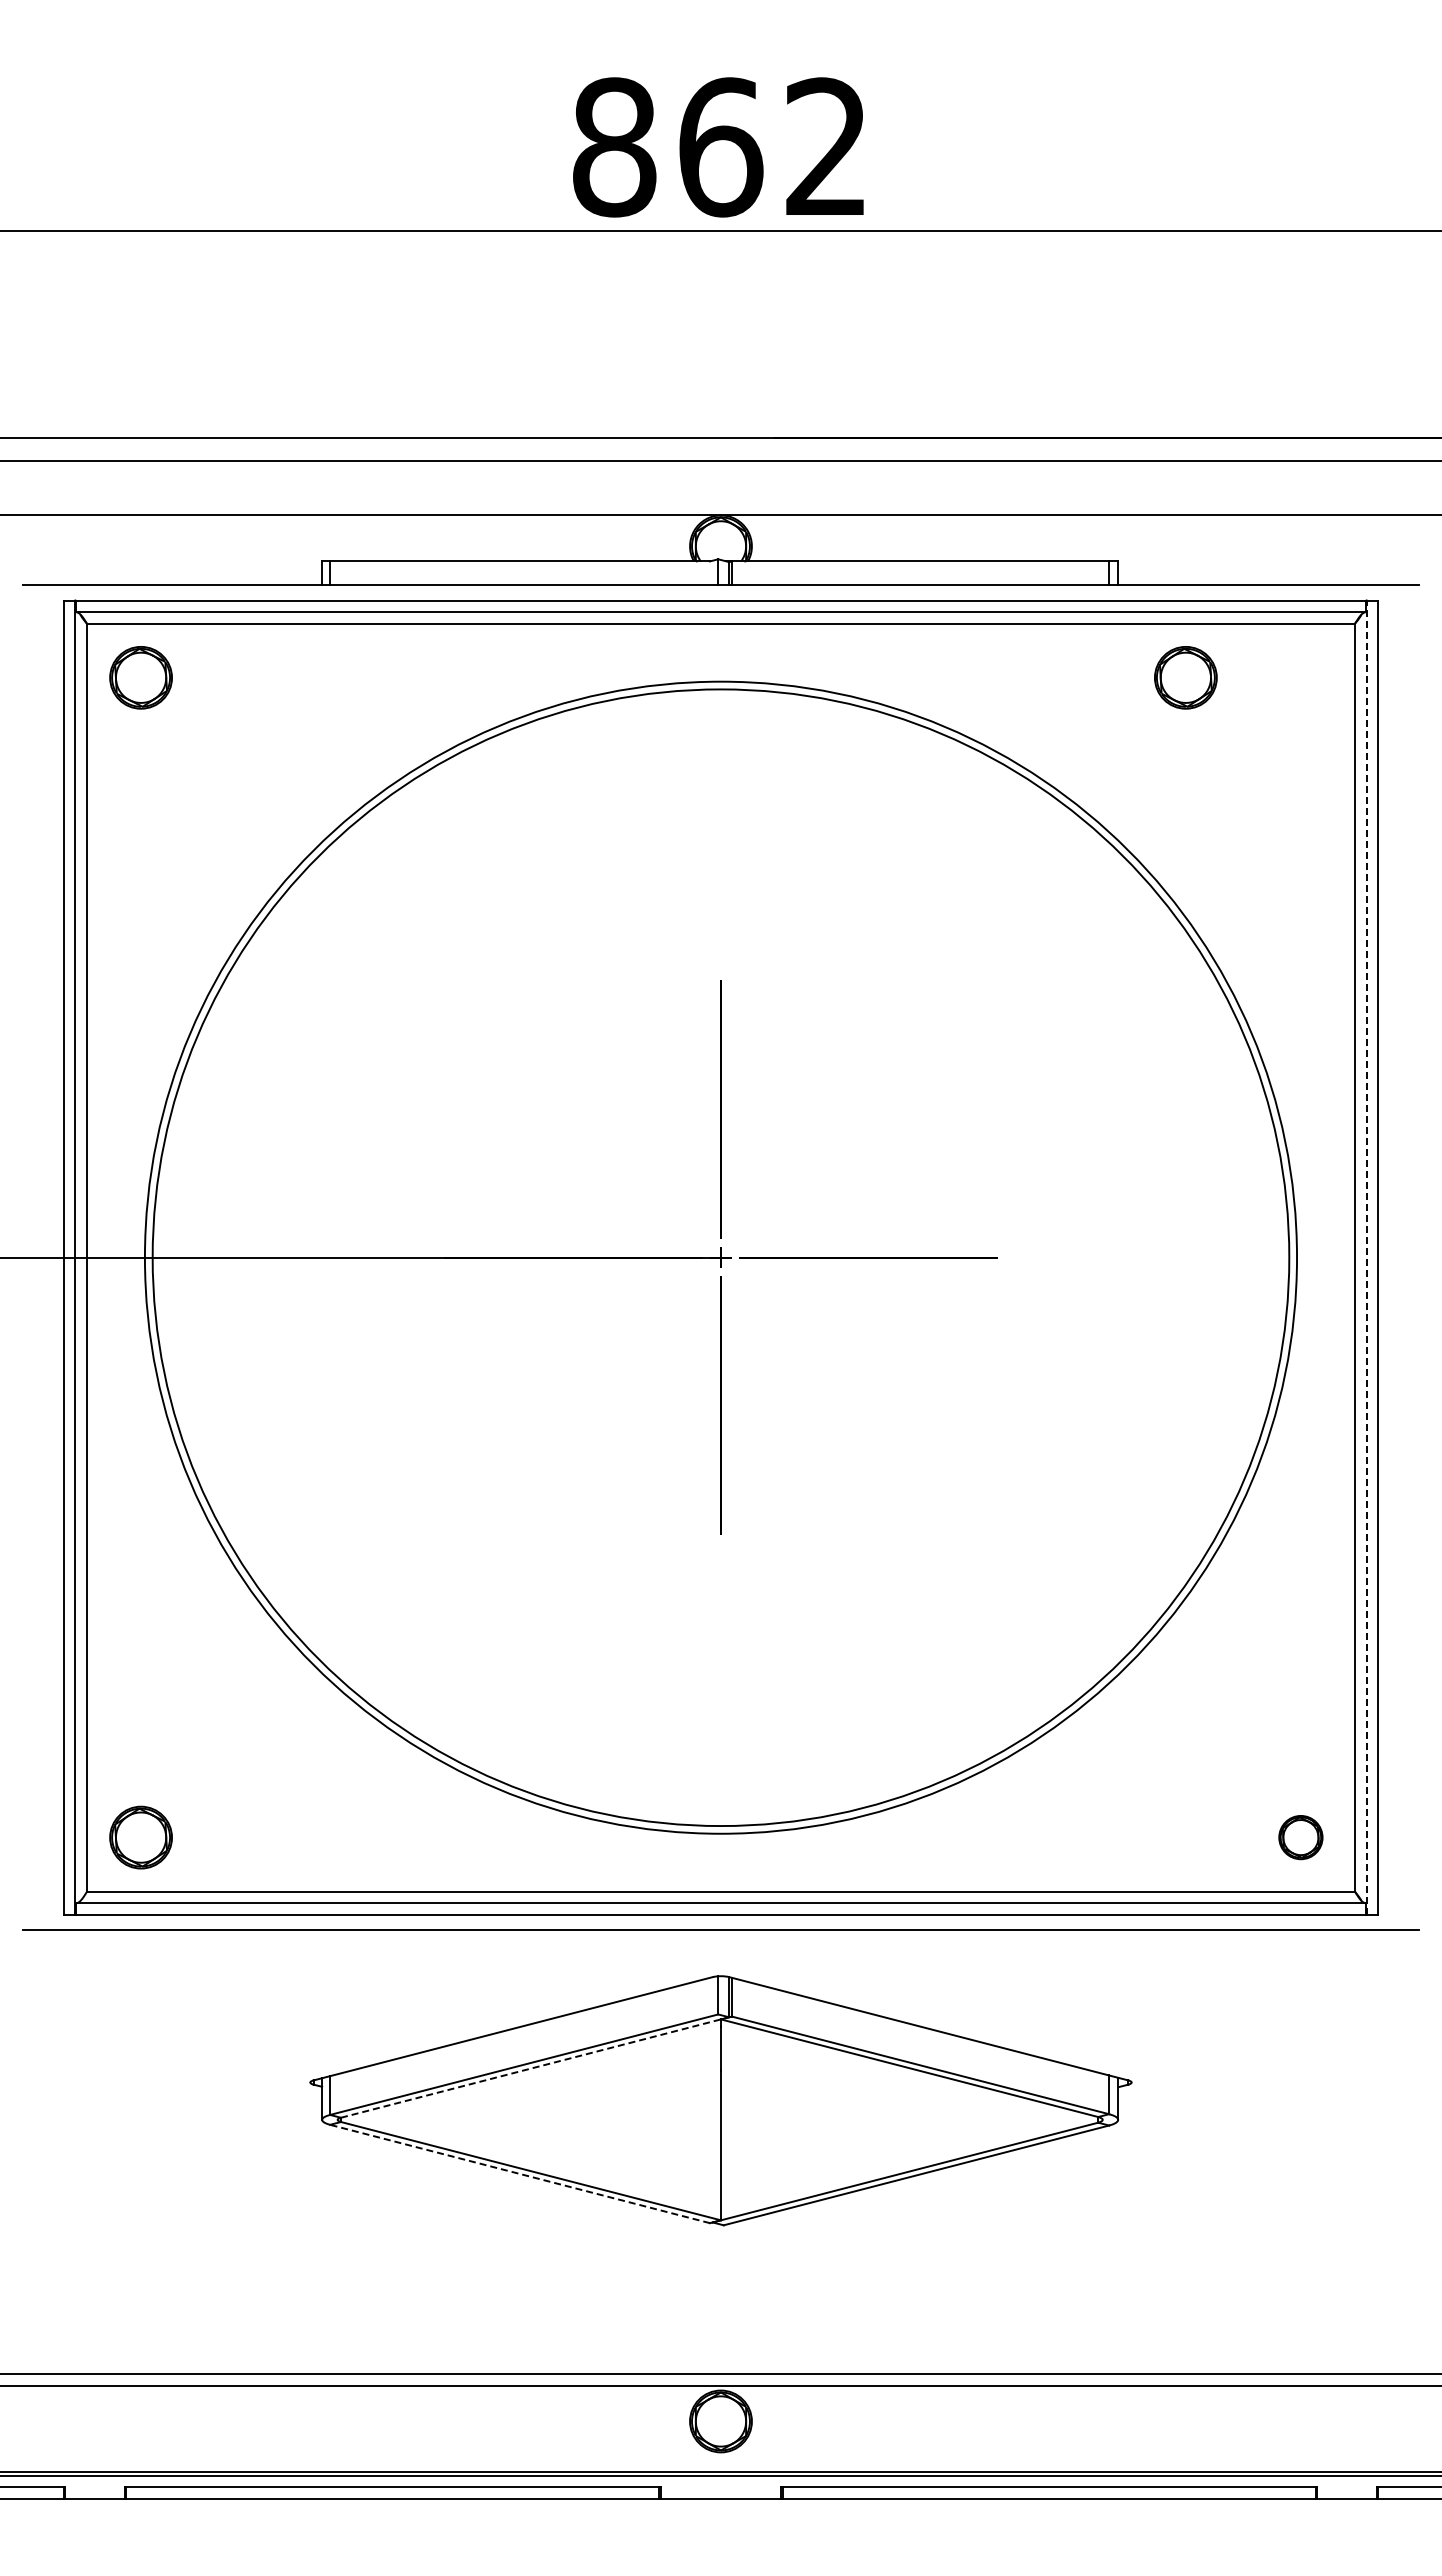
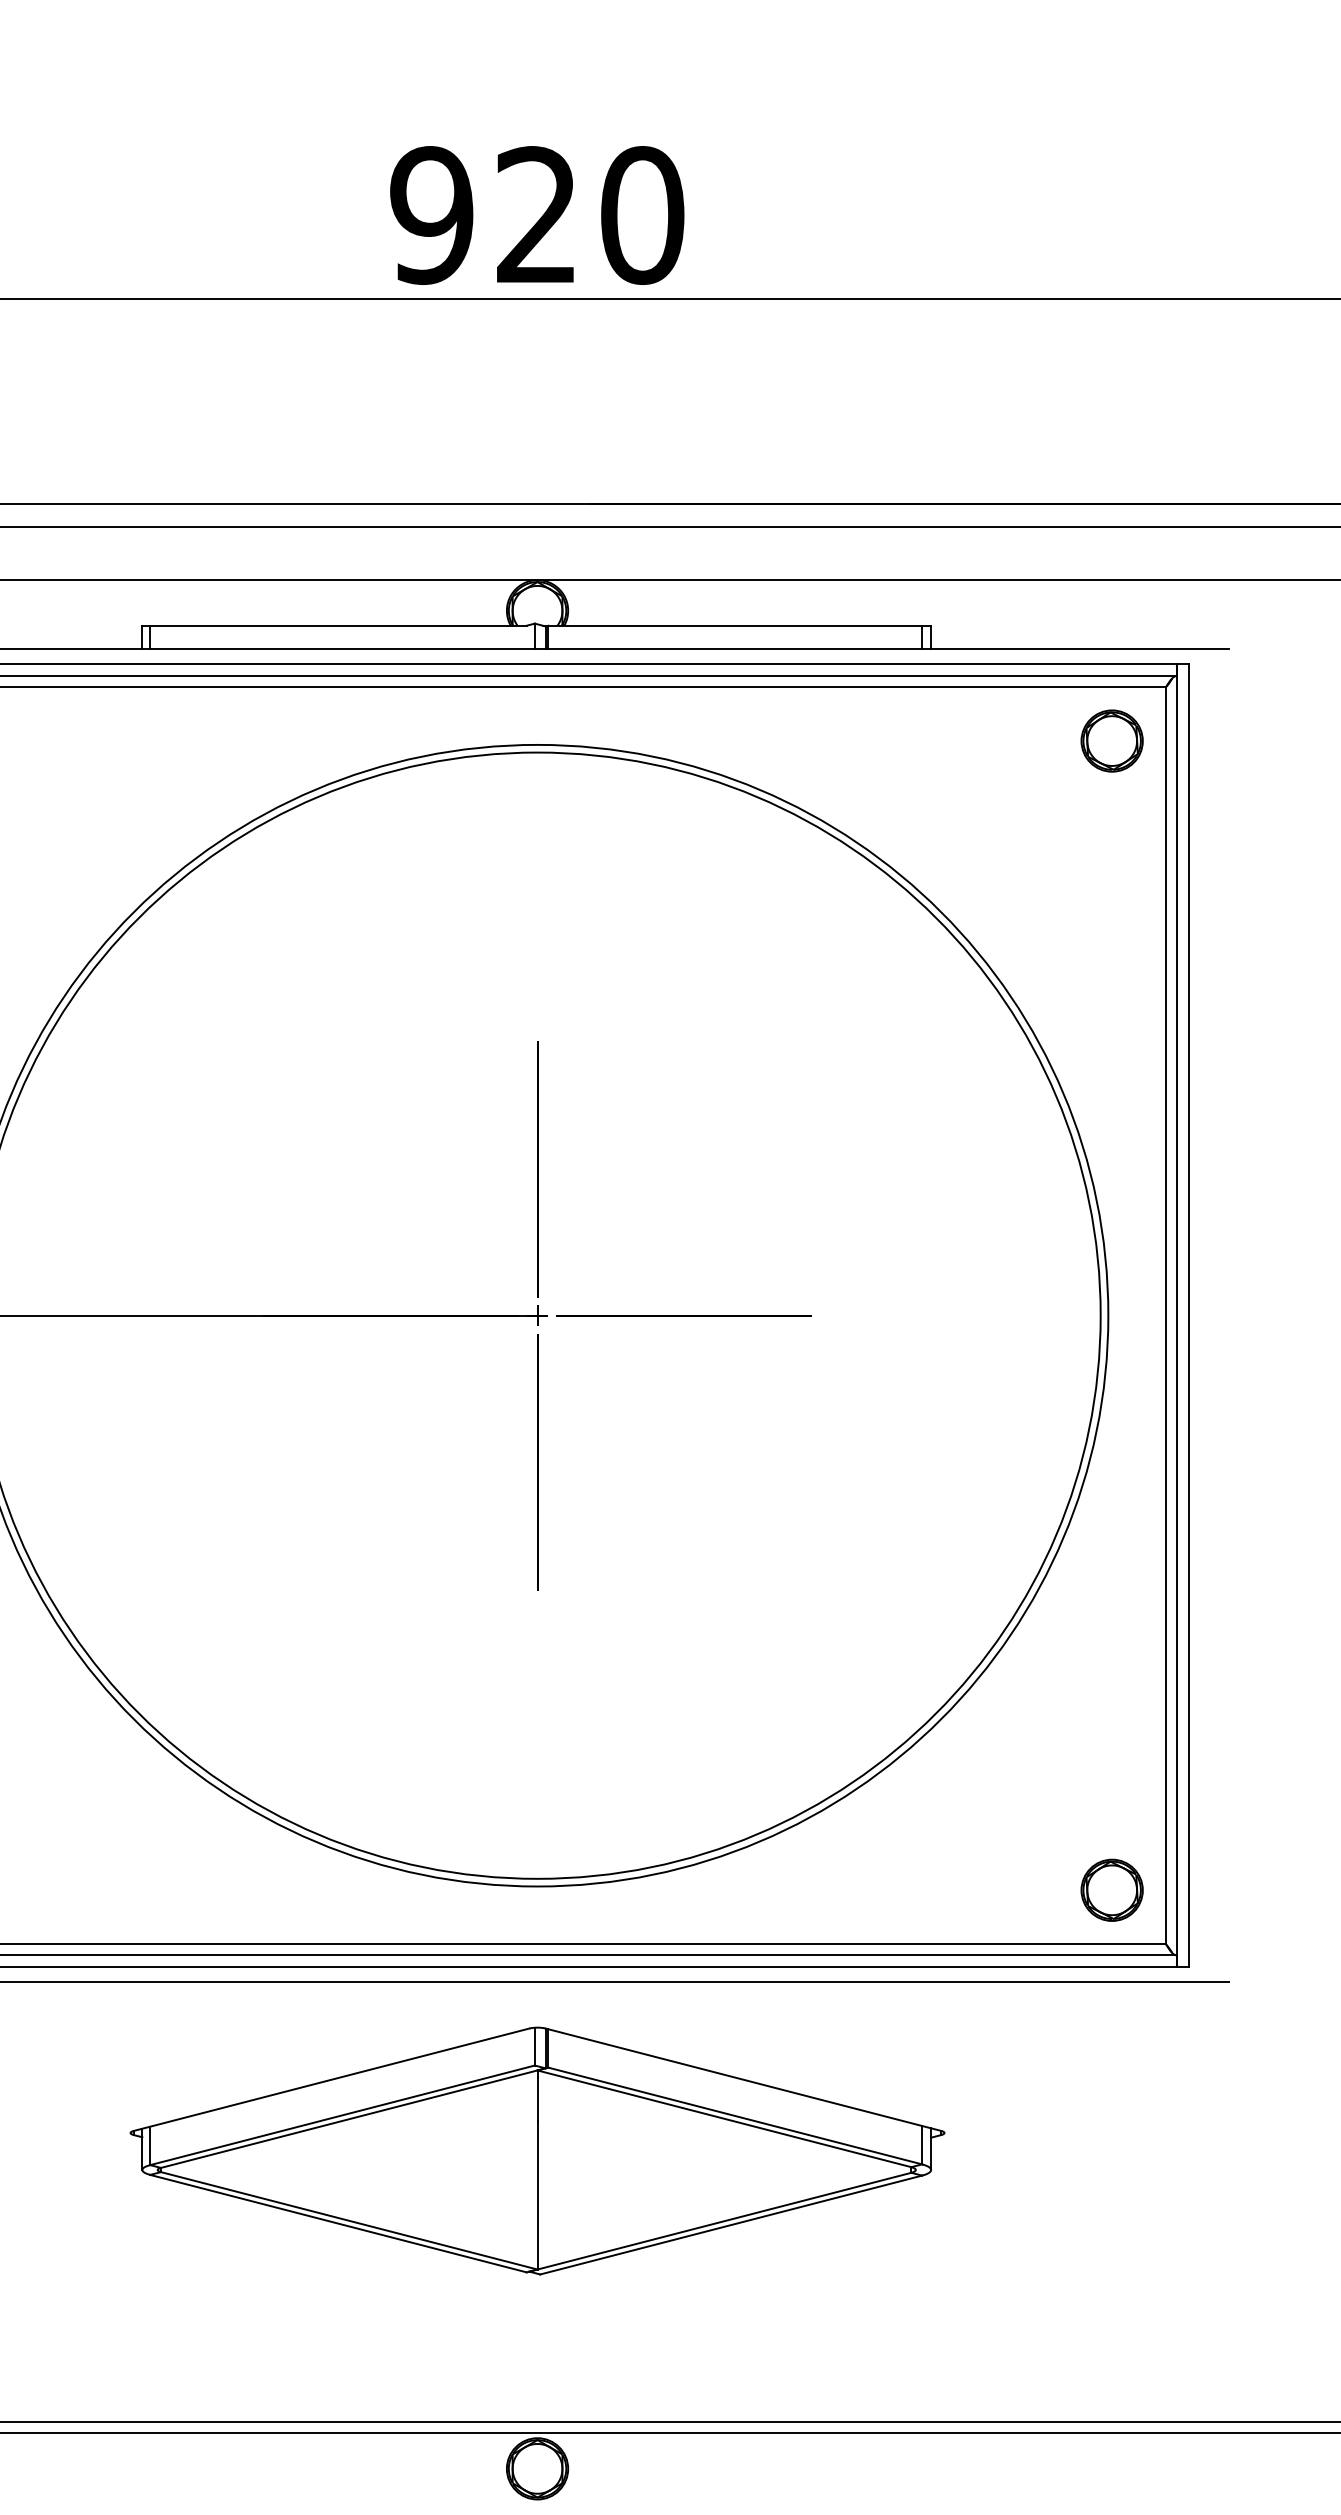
text: (720, 147) -> (537, 215), 862 -> 920
part: (1185, 677) -> (1111, 740), moved
line: (1366, 1257) -> (1177, 1315), dashed -> solid
part: (1300, 1837) -> (1111, 1890), size x1.43
line: (535, 2067) -> (353, 2118), dashed -> solid
line: (519, 2173) -> (337, 2223), dashed -> solid

